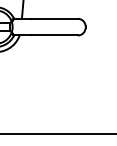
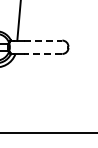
line: (54, 18) -> (43, 40), solid -> dashed
line: (54, 34) -> (43, 53), solid -> dashed

